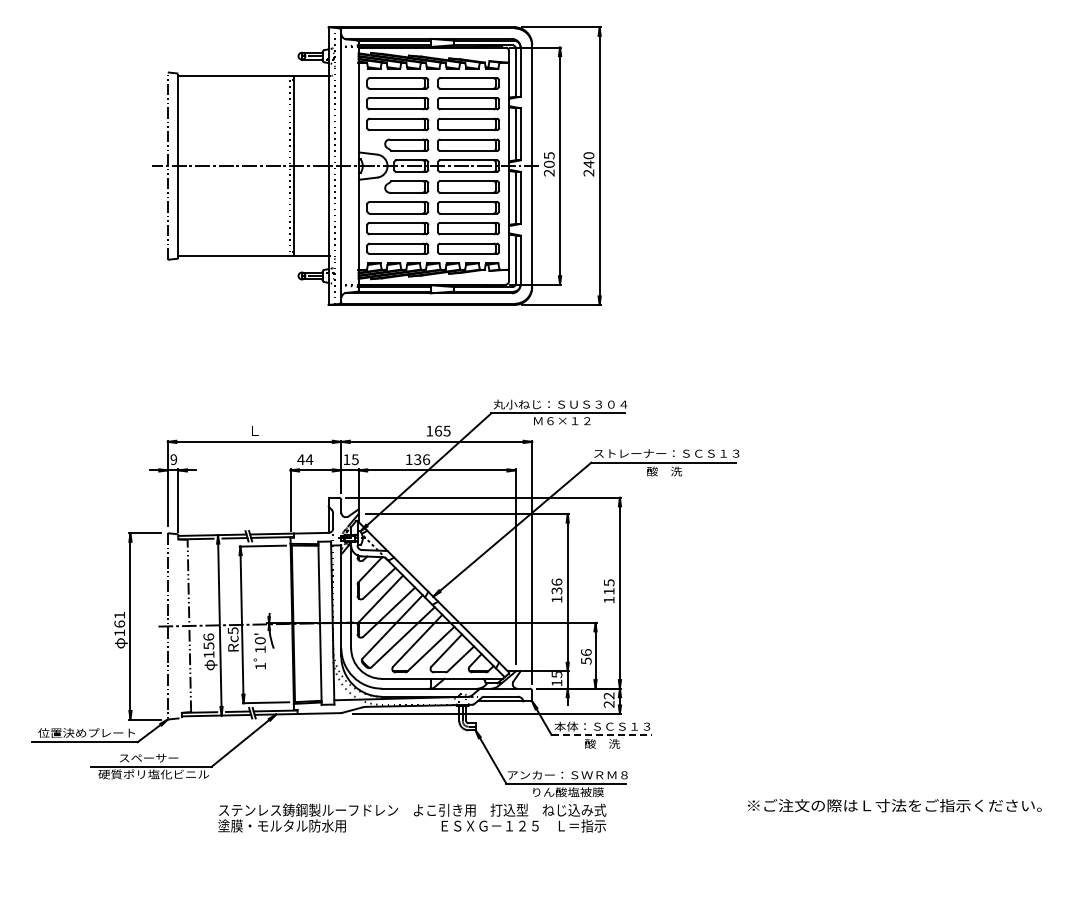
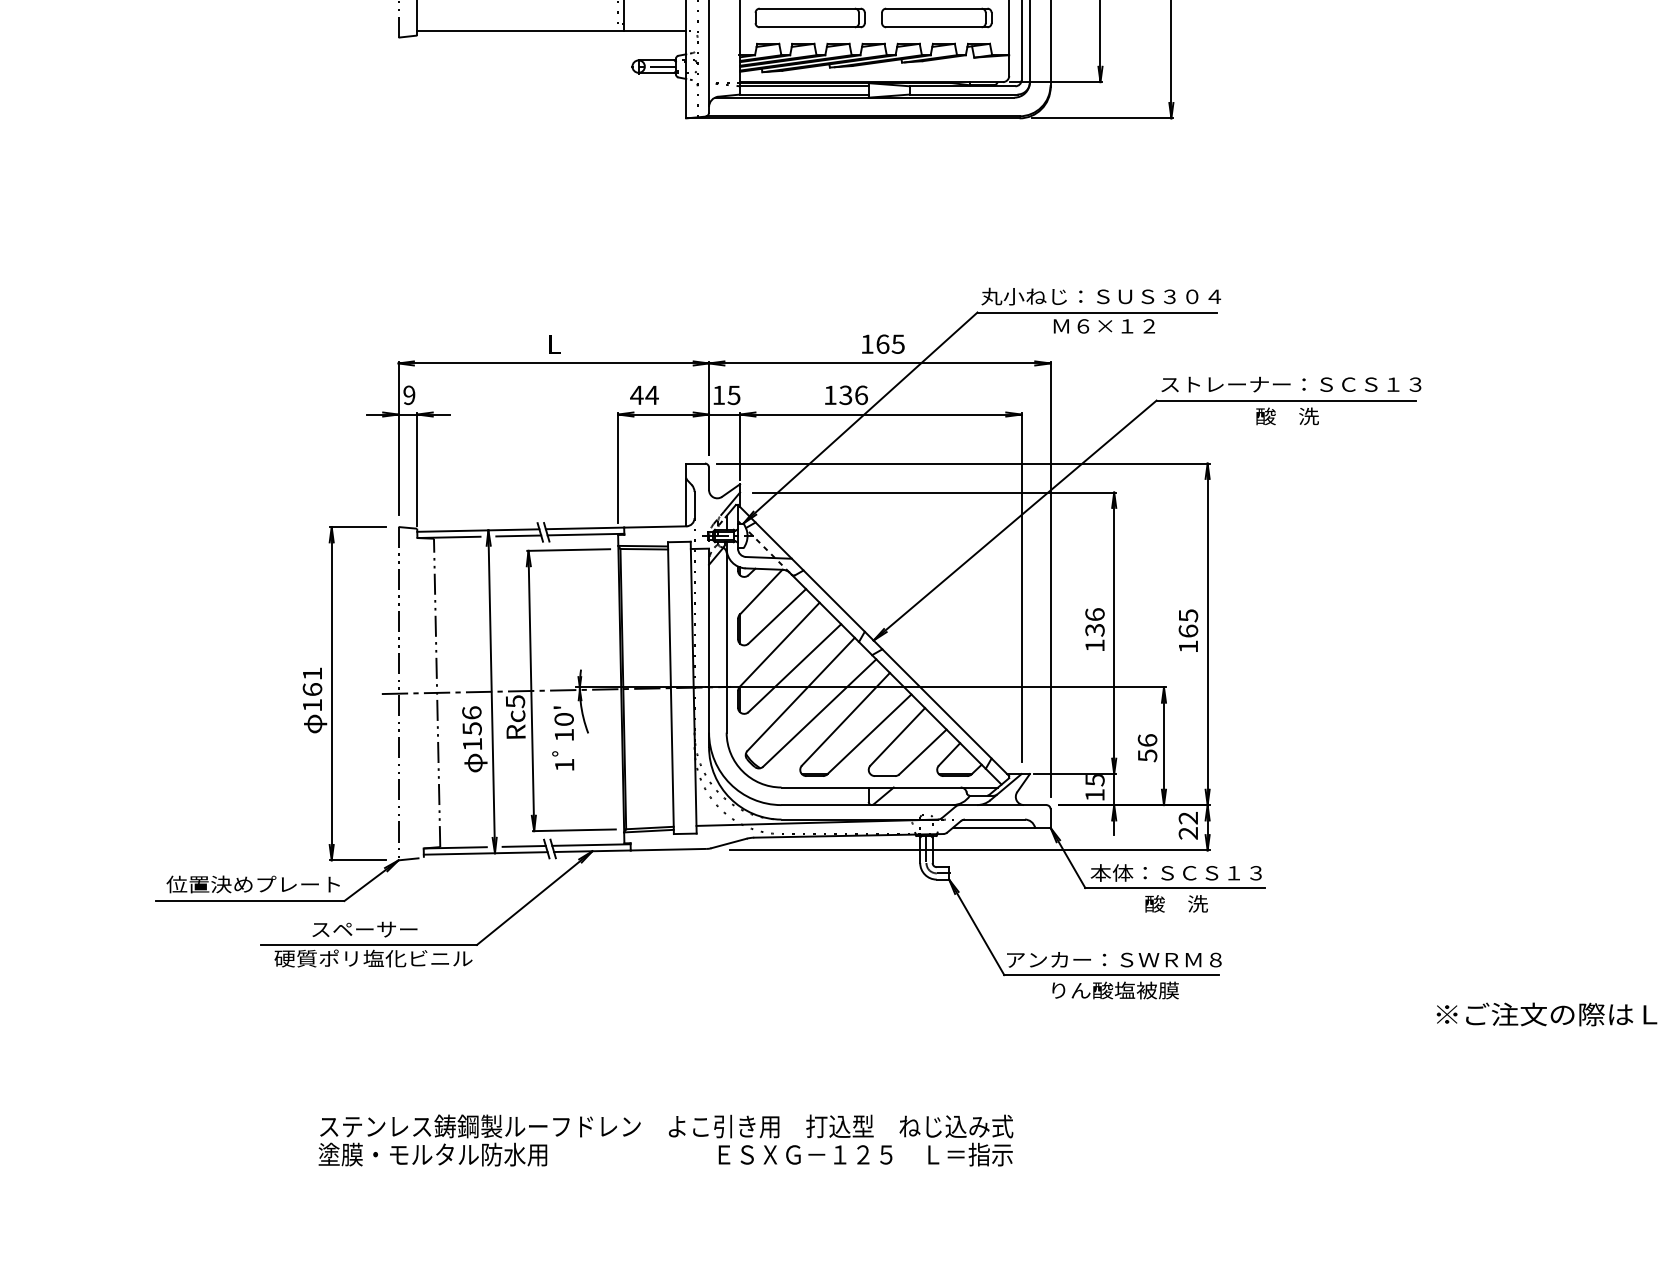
text: (608, 590) -> (1187, 629), 115 -> 165
line: (602, 735) -> (1176, 888), dashed -> solid
text: (412, 817) -> (666, 1139), moved

